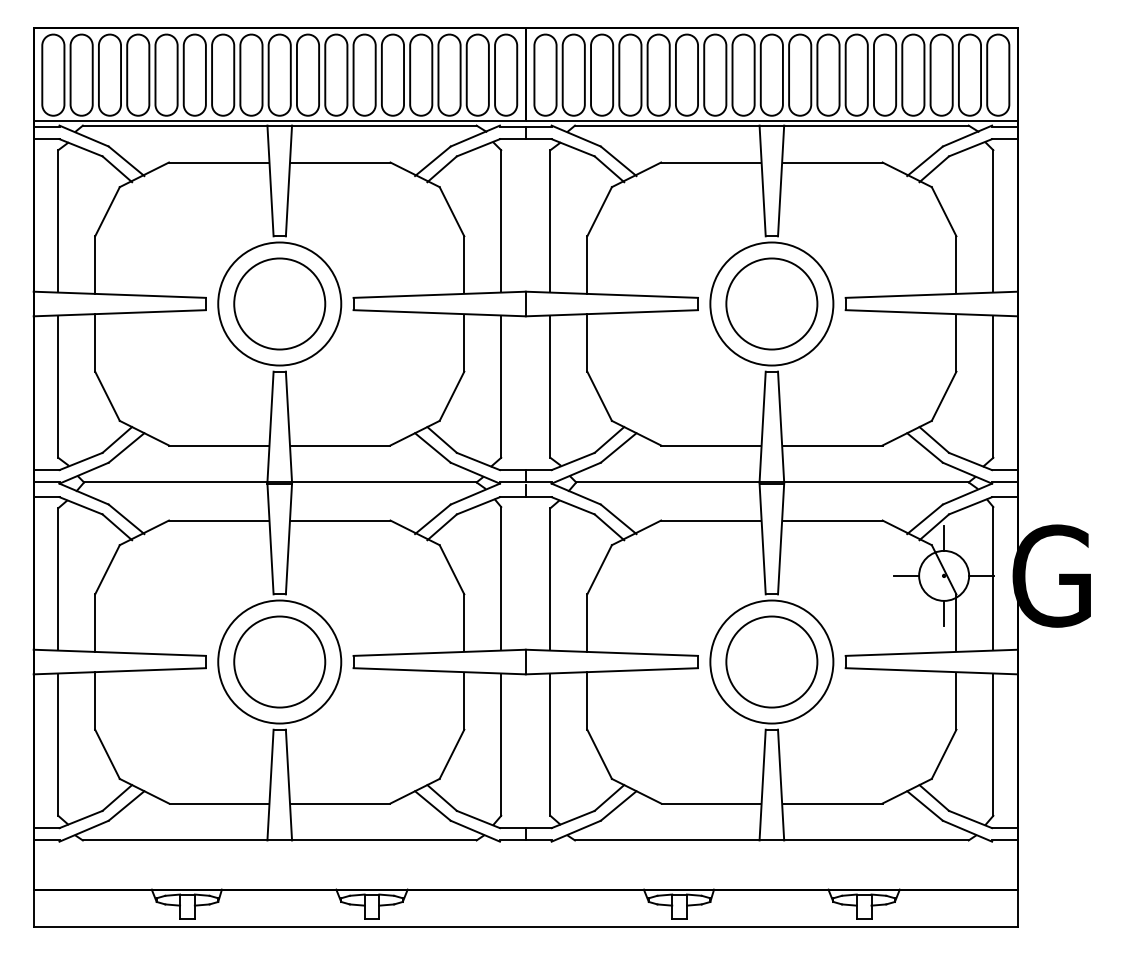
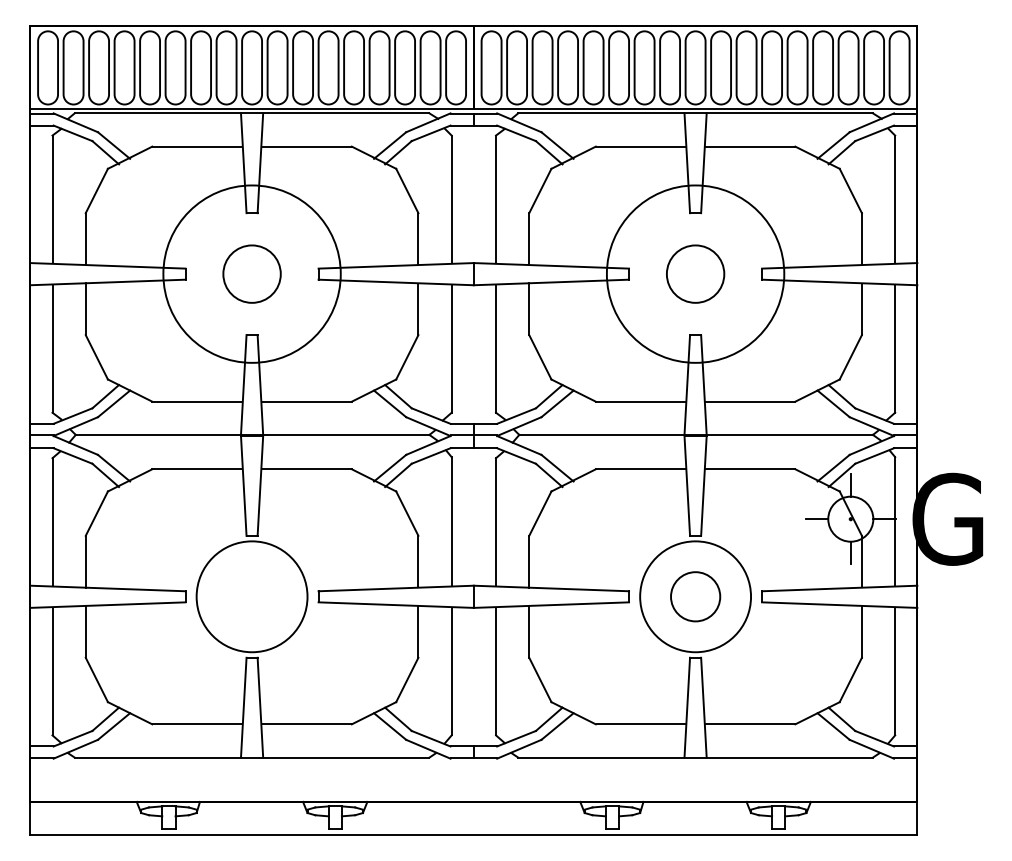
circle: (279, 303) -> (251, 273), size x0.7
circle: (279, 303) -> (251, 273), size x1.6
circle: (771, 303) -> (695, 273), size x0.7
circle: (771, 303) -> (695, 273), size x1.6
circle: (279, 661) -> (251, 596), removed
circle: (771, 661) -> (695, 596), size x0.6

